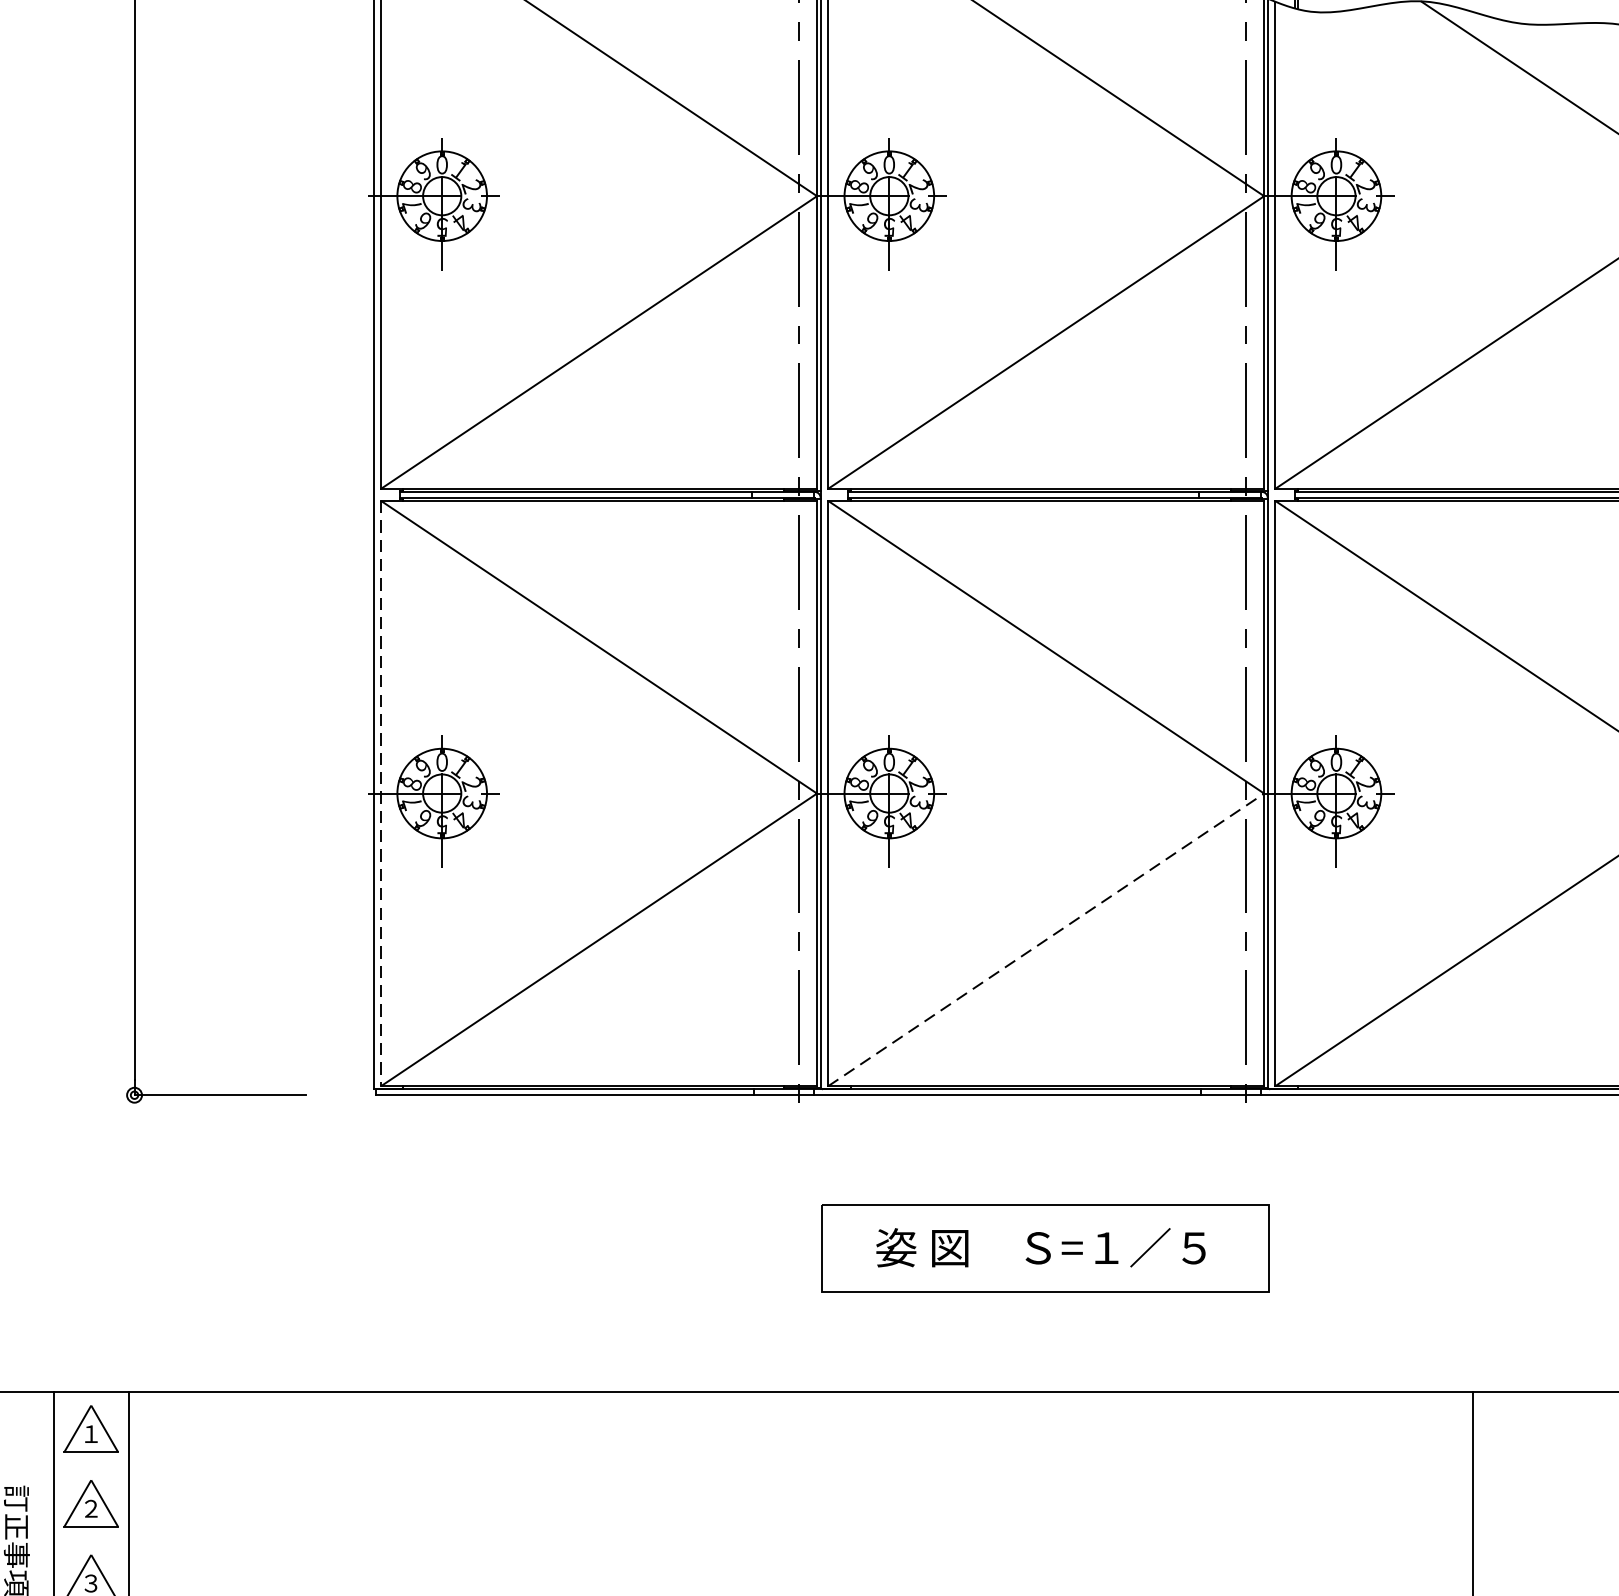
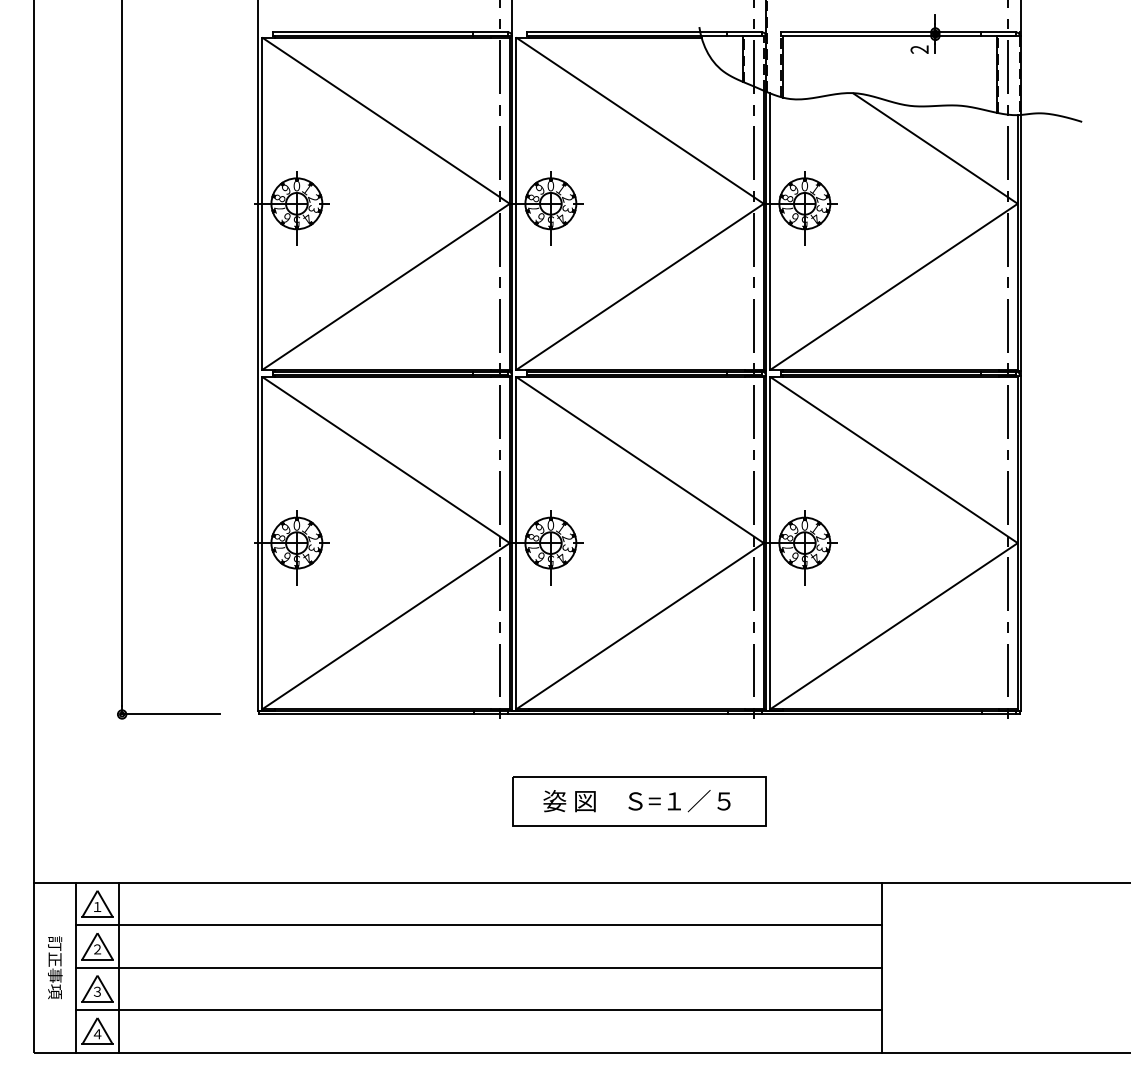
line: (381, 794) -> (262, 543), dashed -> solid
line: (1047, 938) -> (640, 625), dashed -> solid
line: (763, 1466) -> (479, 925), added
line: (763, 1540) -> (479, 967), added

